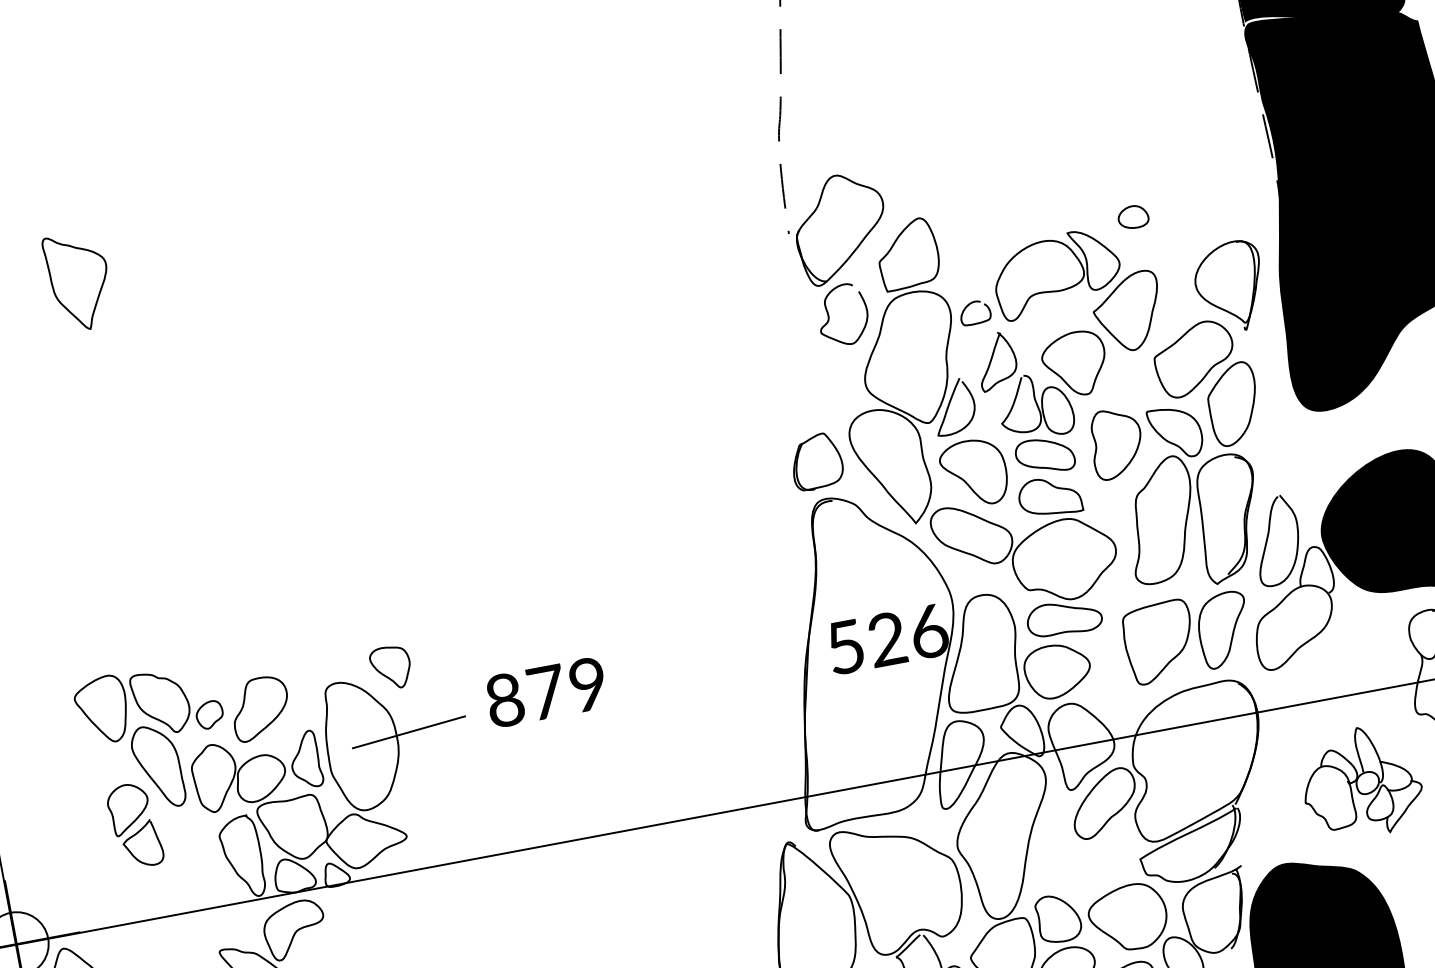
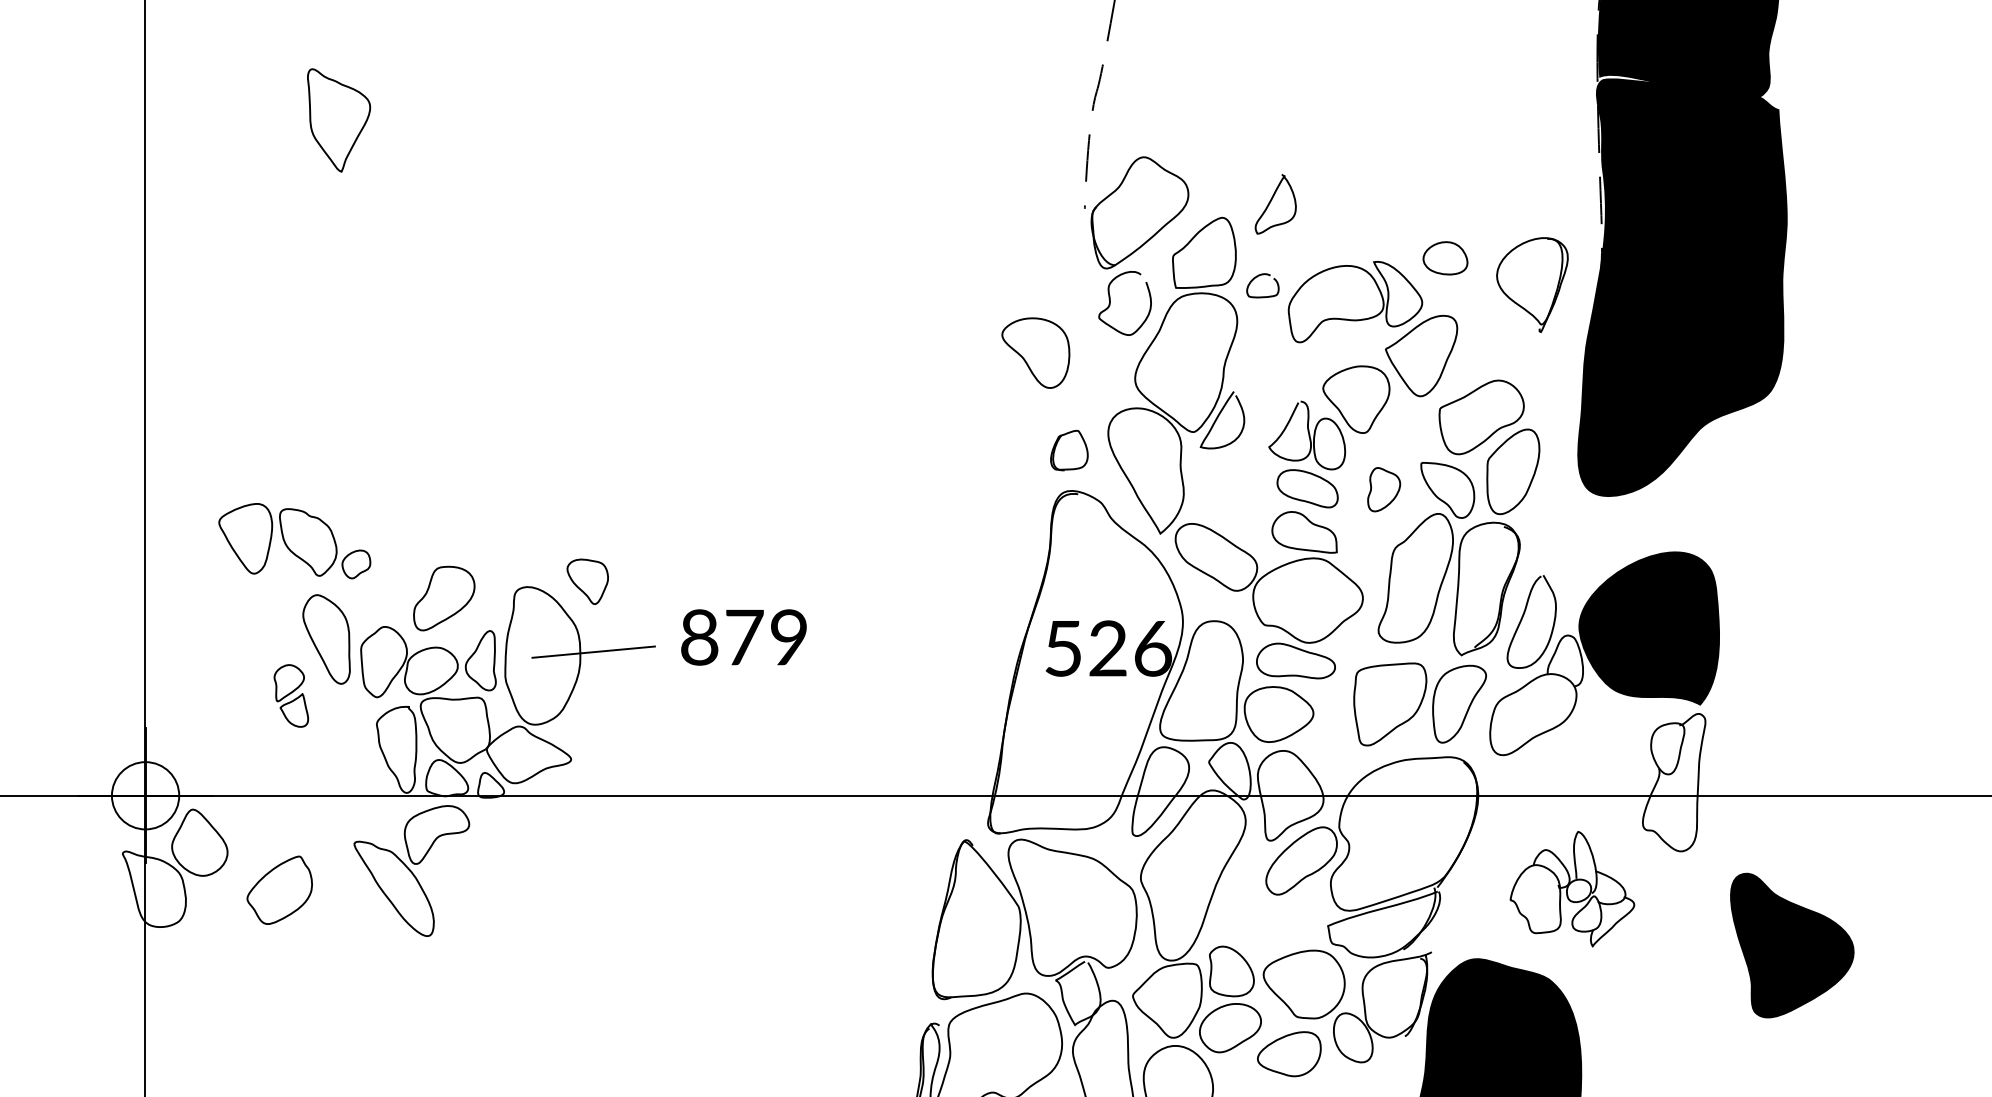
part: (1133, 216) -> (1445, 257), size x1.4
part: (1230, 287) -> (1532, 284), moved
curve: (968, 306) -> (1257, 277), moved
curve: (992, 359) -> (1271, 201), moved
part: (1115, 443) -> (1383, 489), size x0.6
part: (816, 461) -> (1069, 450), size x0.7
part: (973, 472) -> (1035, 352), moved
part: (148, 704) -> (294, 541), moved
part: (135, 825) -> (291, 695), size x0.7

